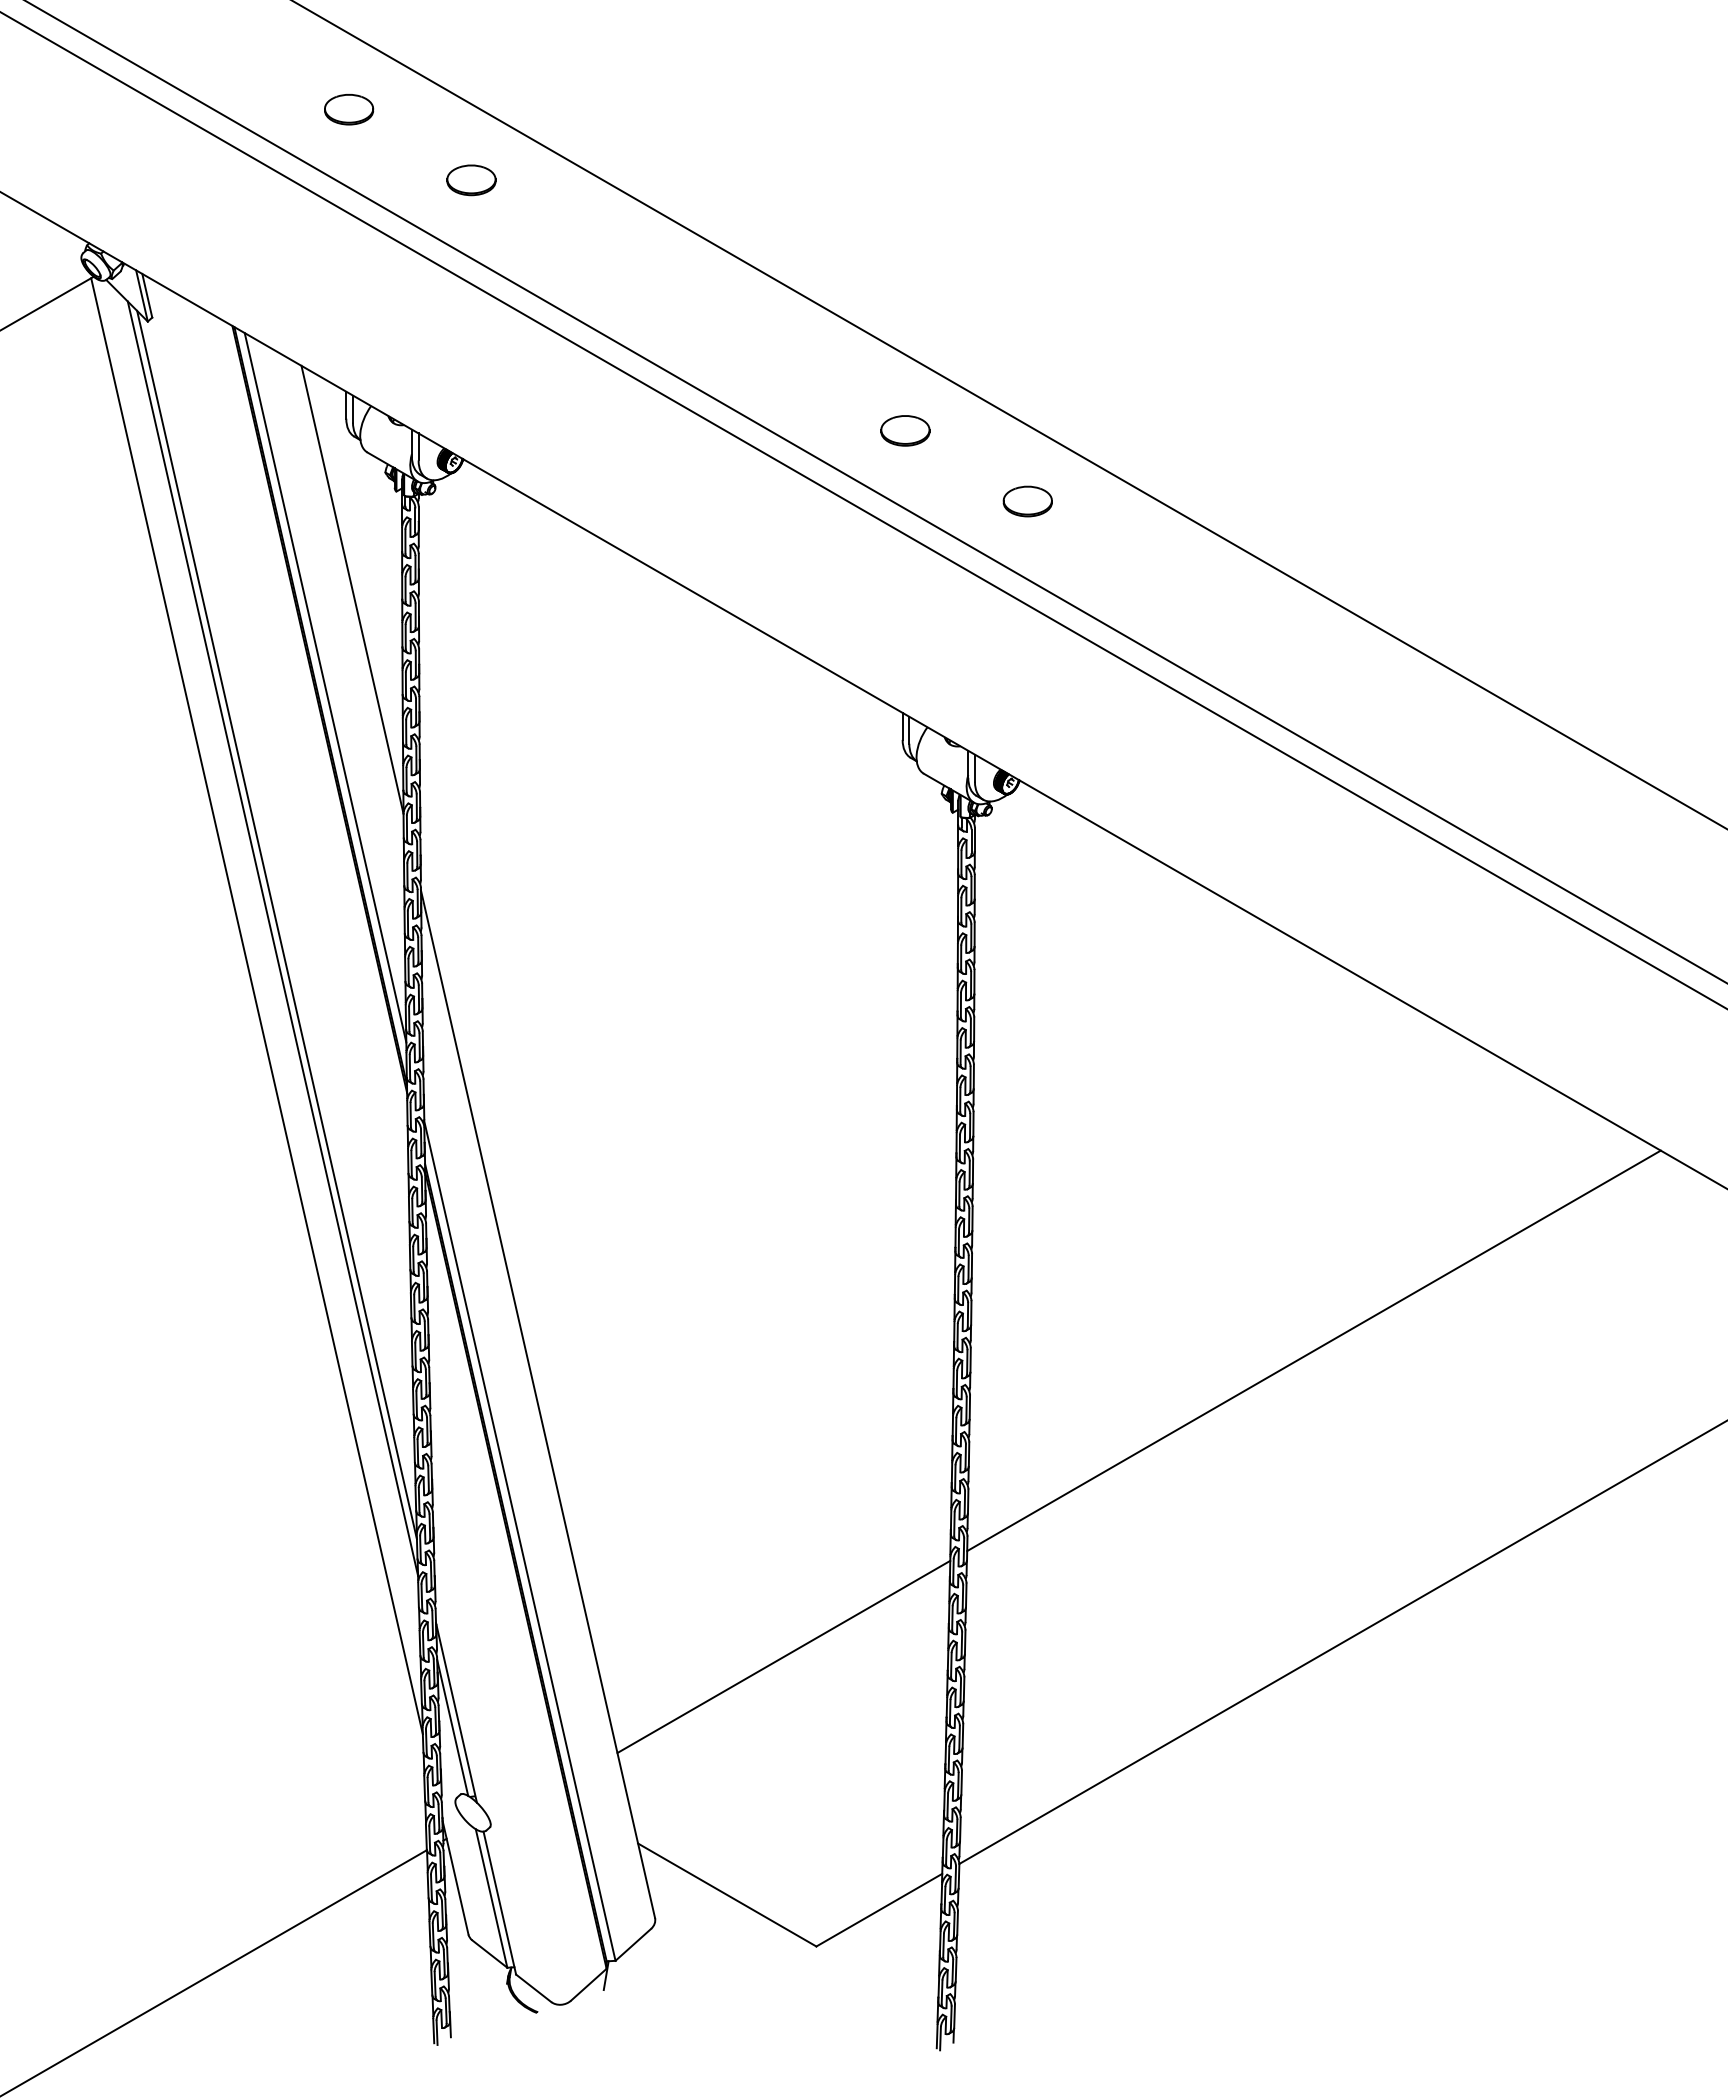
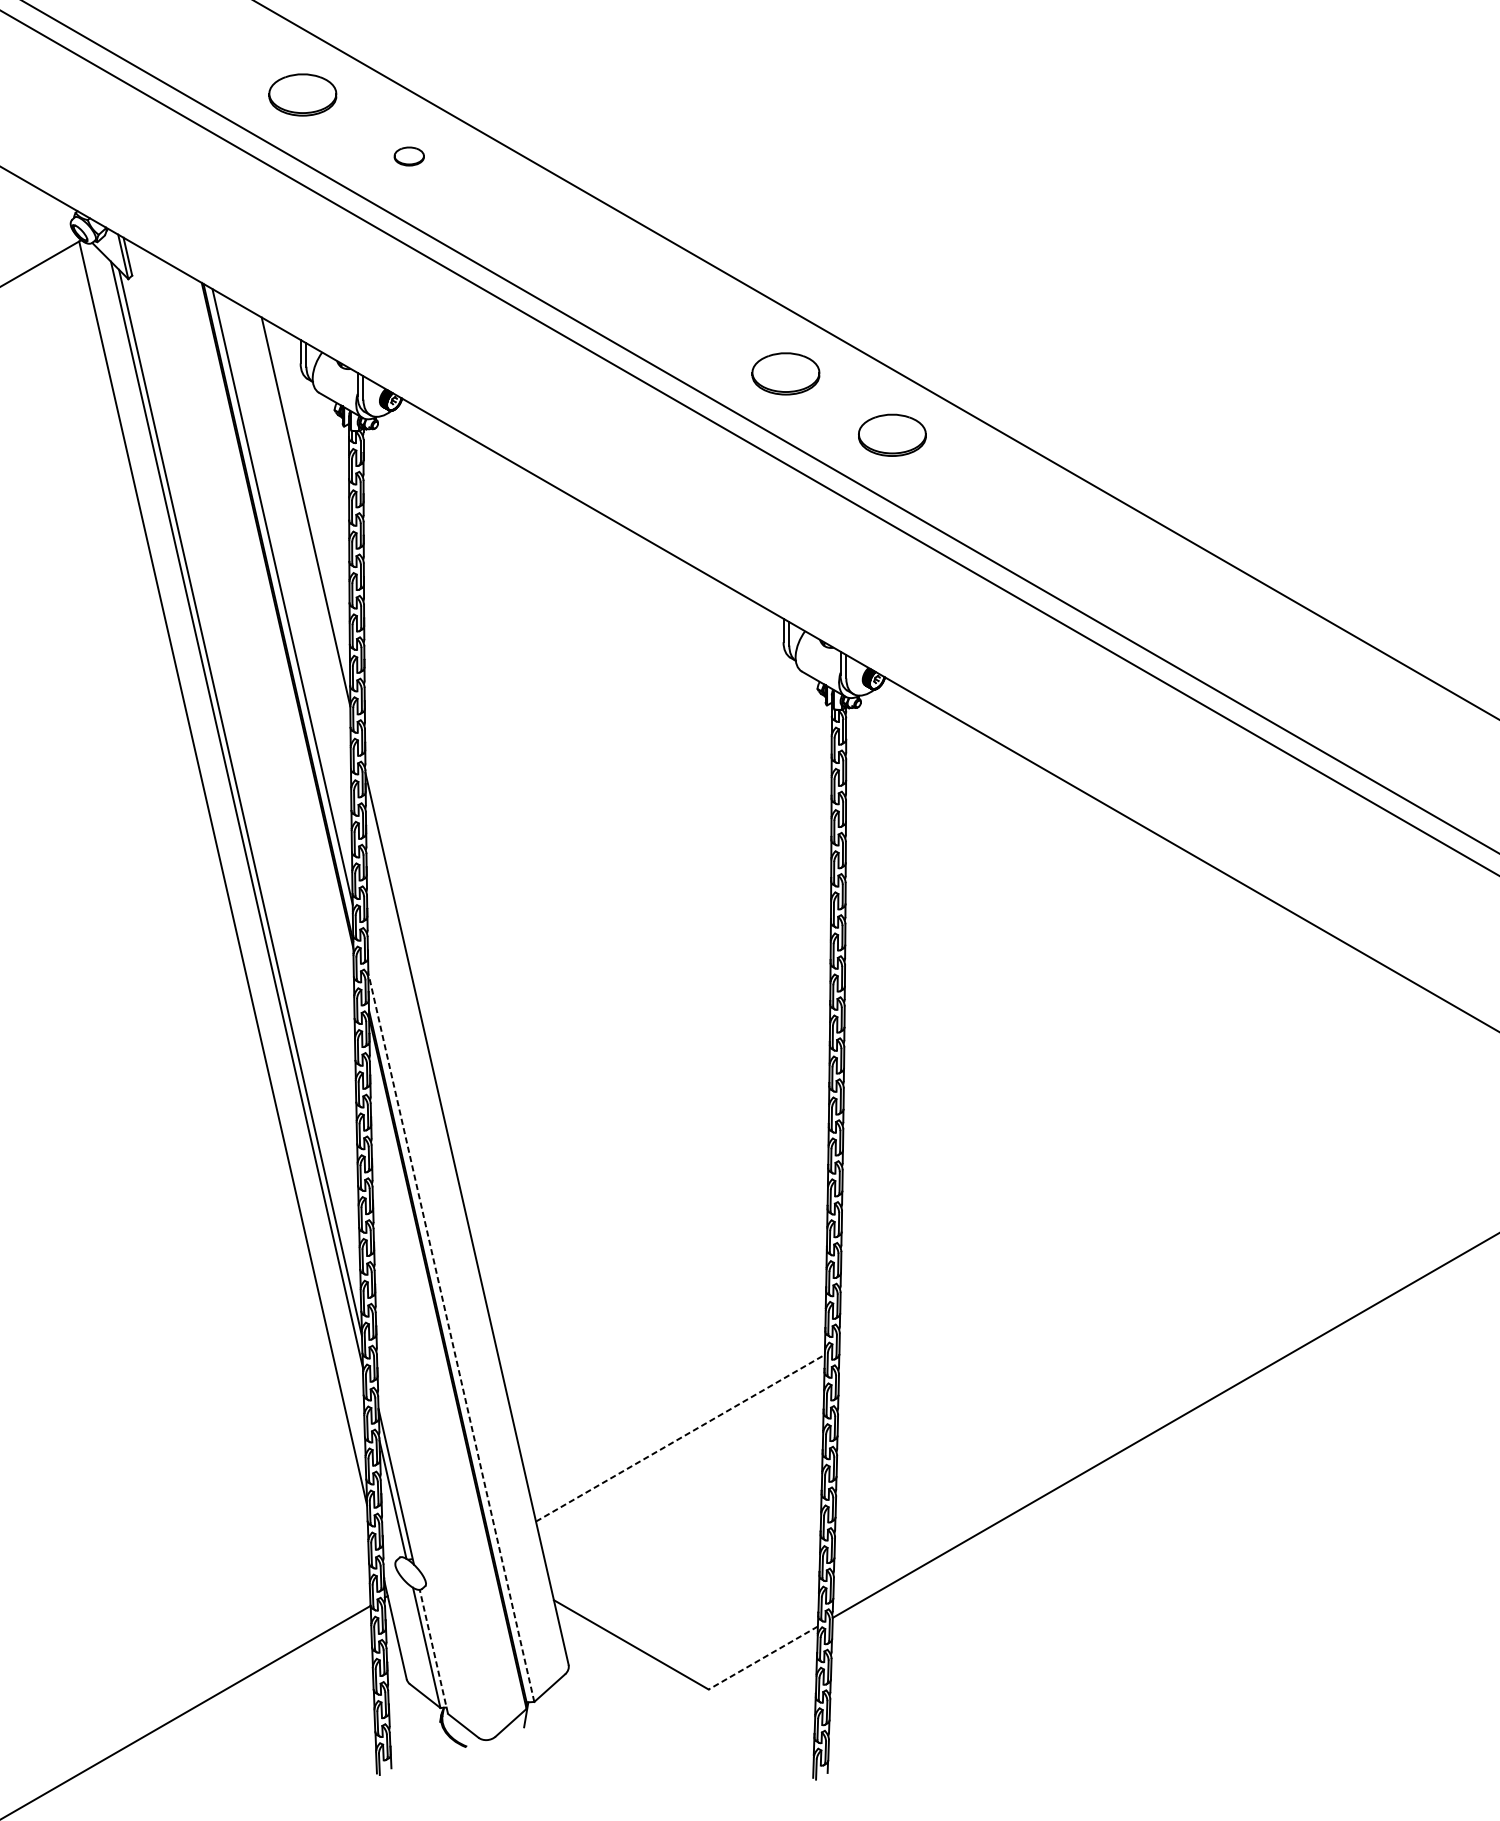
part: (349, 109) -> (303, 95), size x1.6
part: (471, 180) -> (409, 156), size x0.7
part: (905, 430) -> (786, 373), size x1.6
part: (1027, 501) -> (891, 435), size x1.6
line: (1313, 1350) -> (1140, 1172), removed
line: (519, 1540) -> (450, 1337), solid -> dashed
line: (784, 1656) -> (680, 1437), solid -> dashed
line: (499, 1902) -> (433, 1651), solid -> dashed
line: (879, 1910) -> (763, 1658), solid -> dashed

